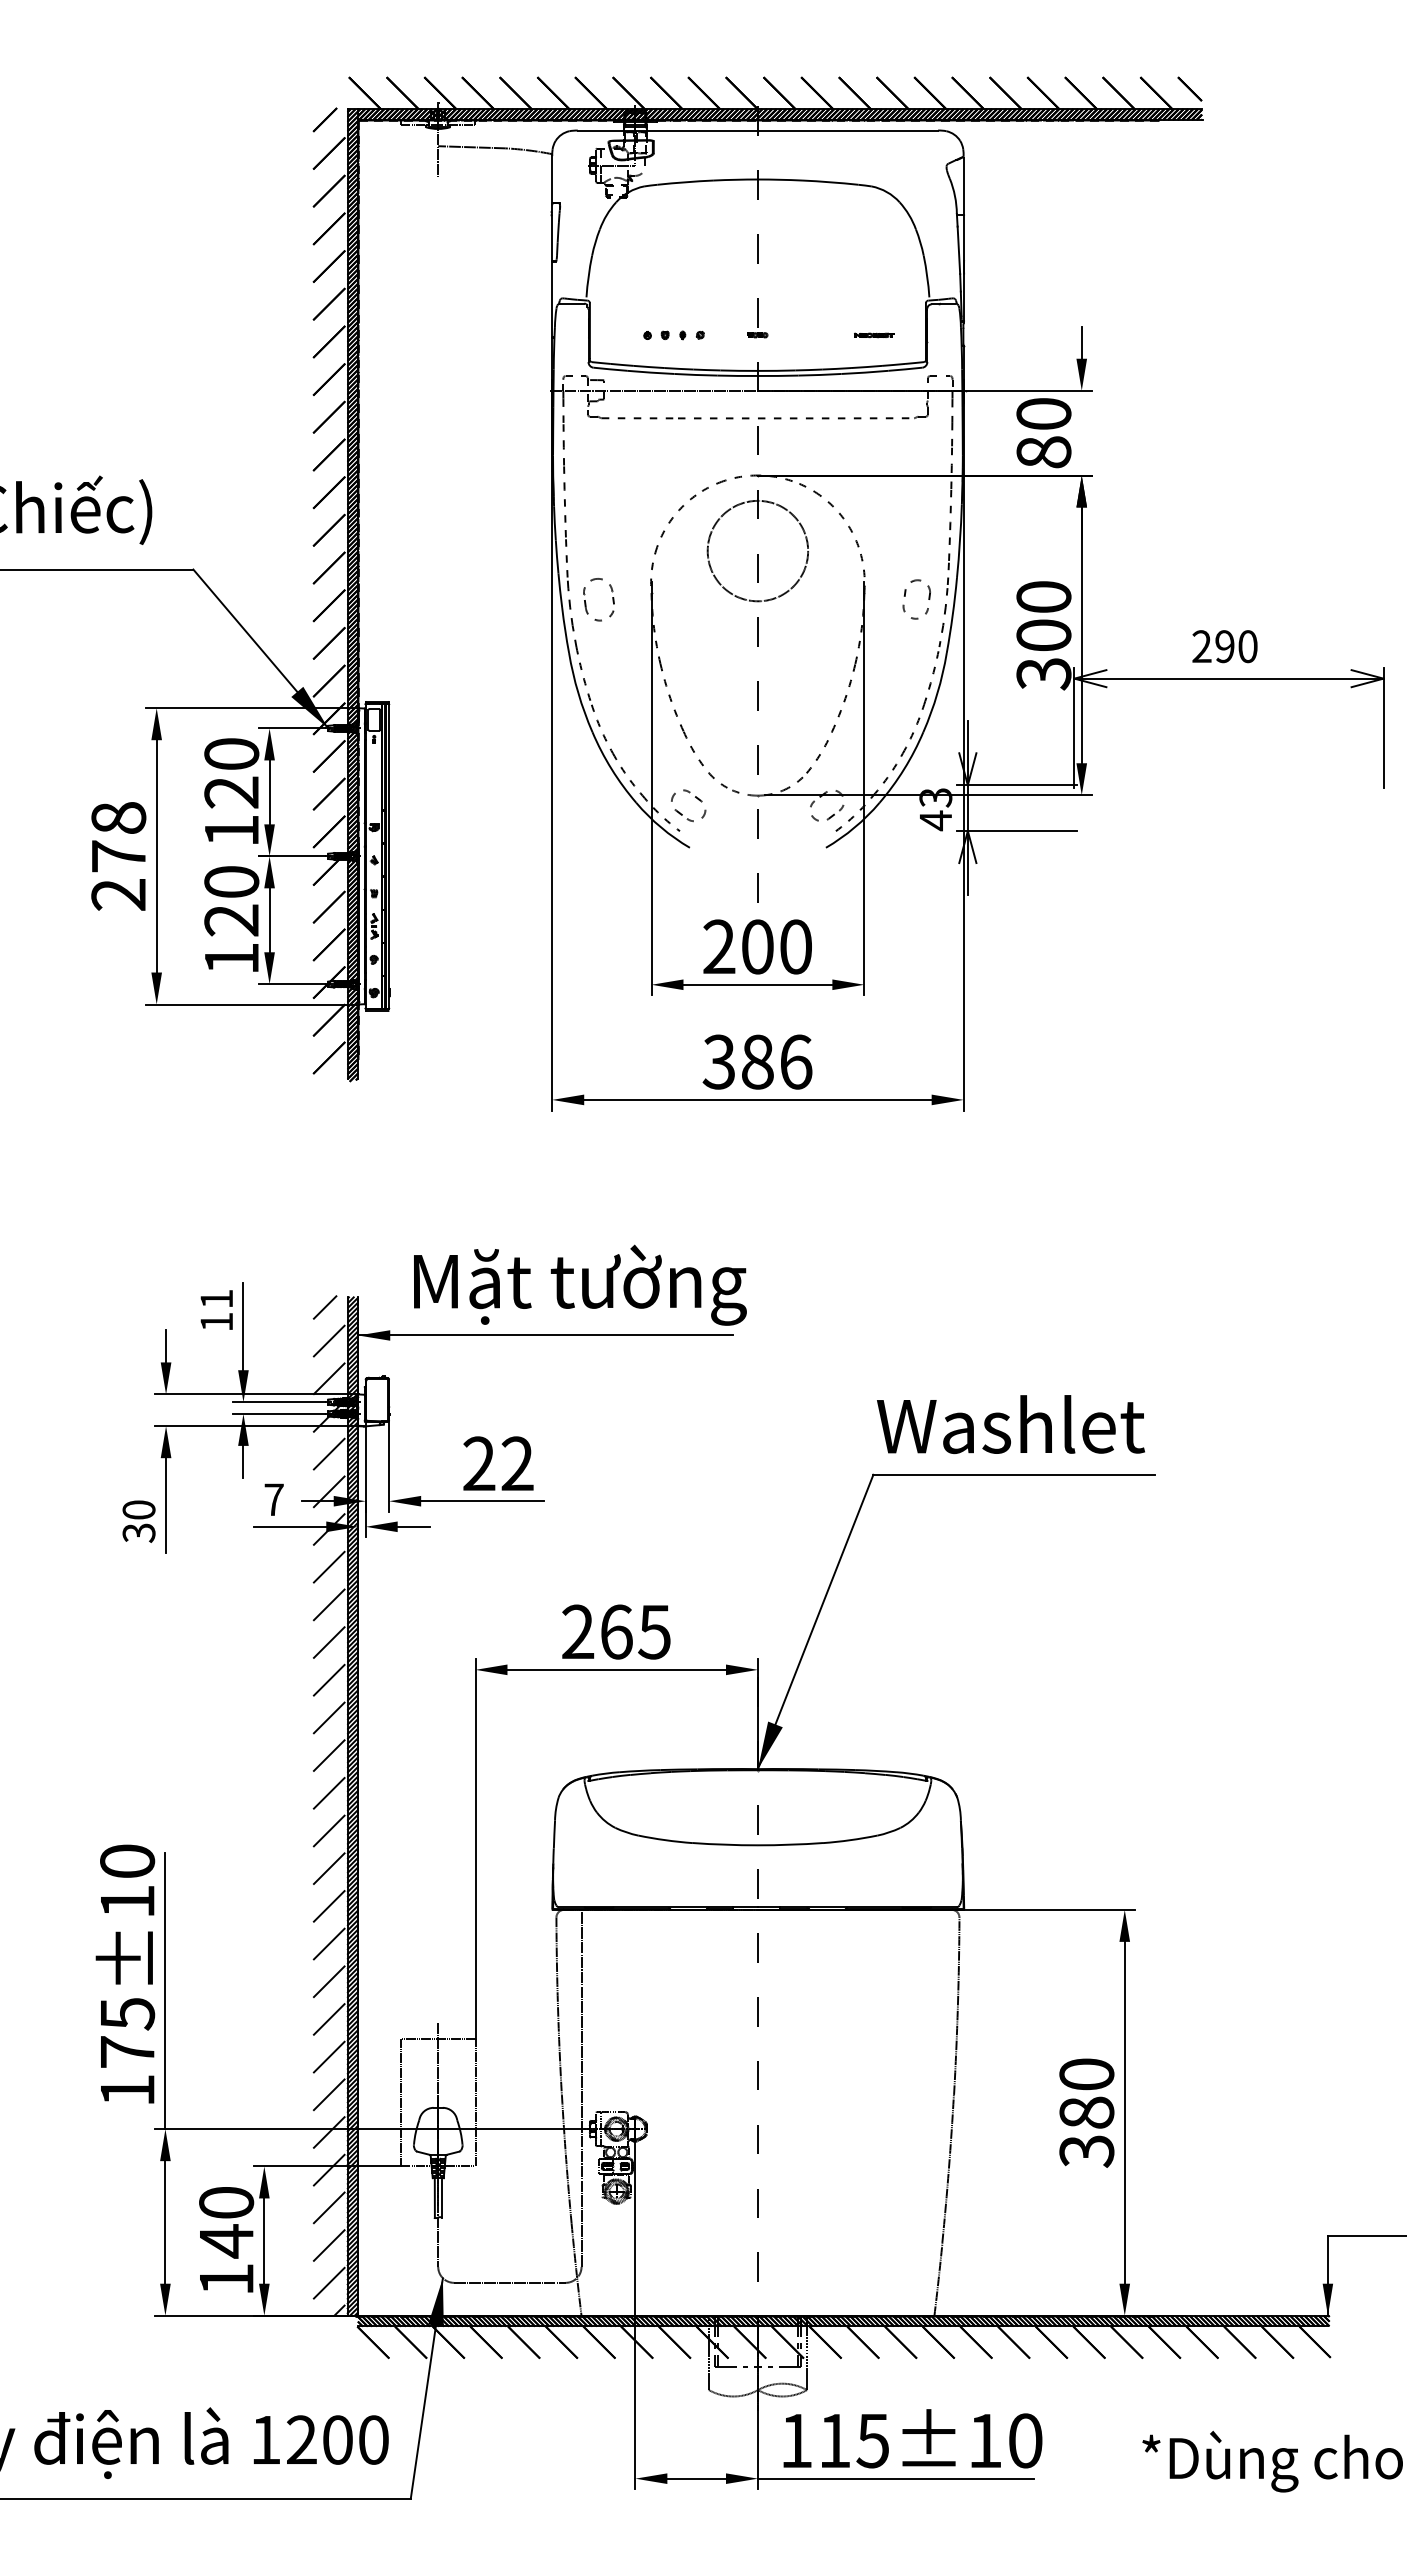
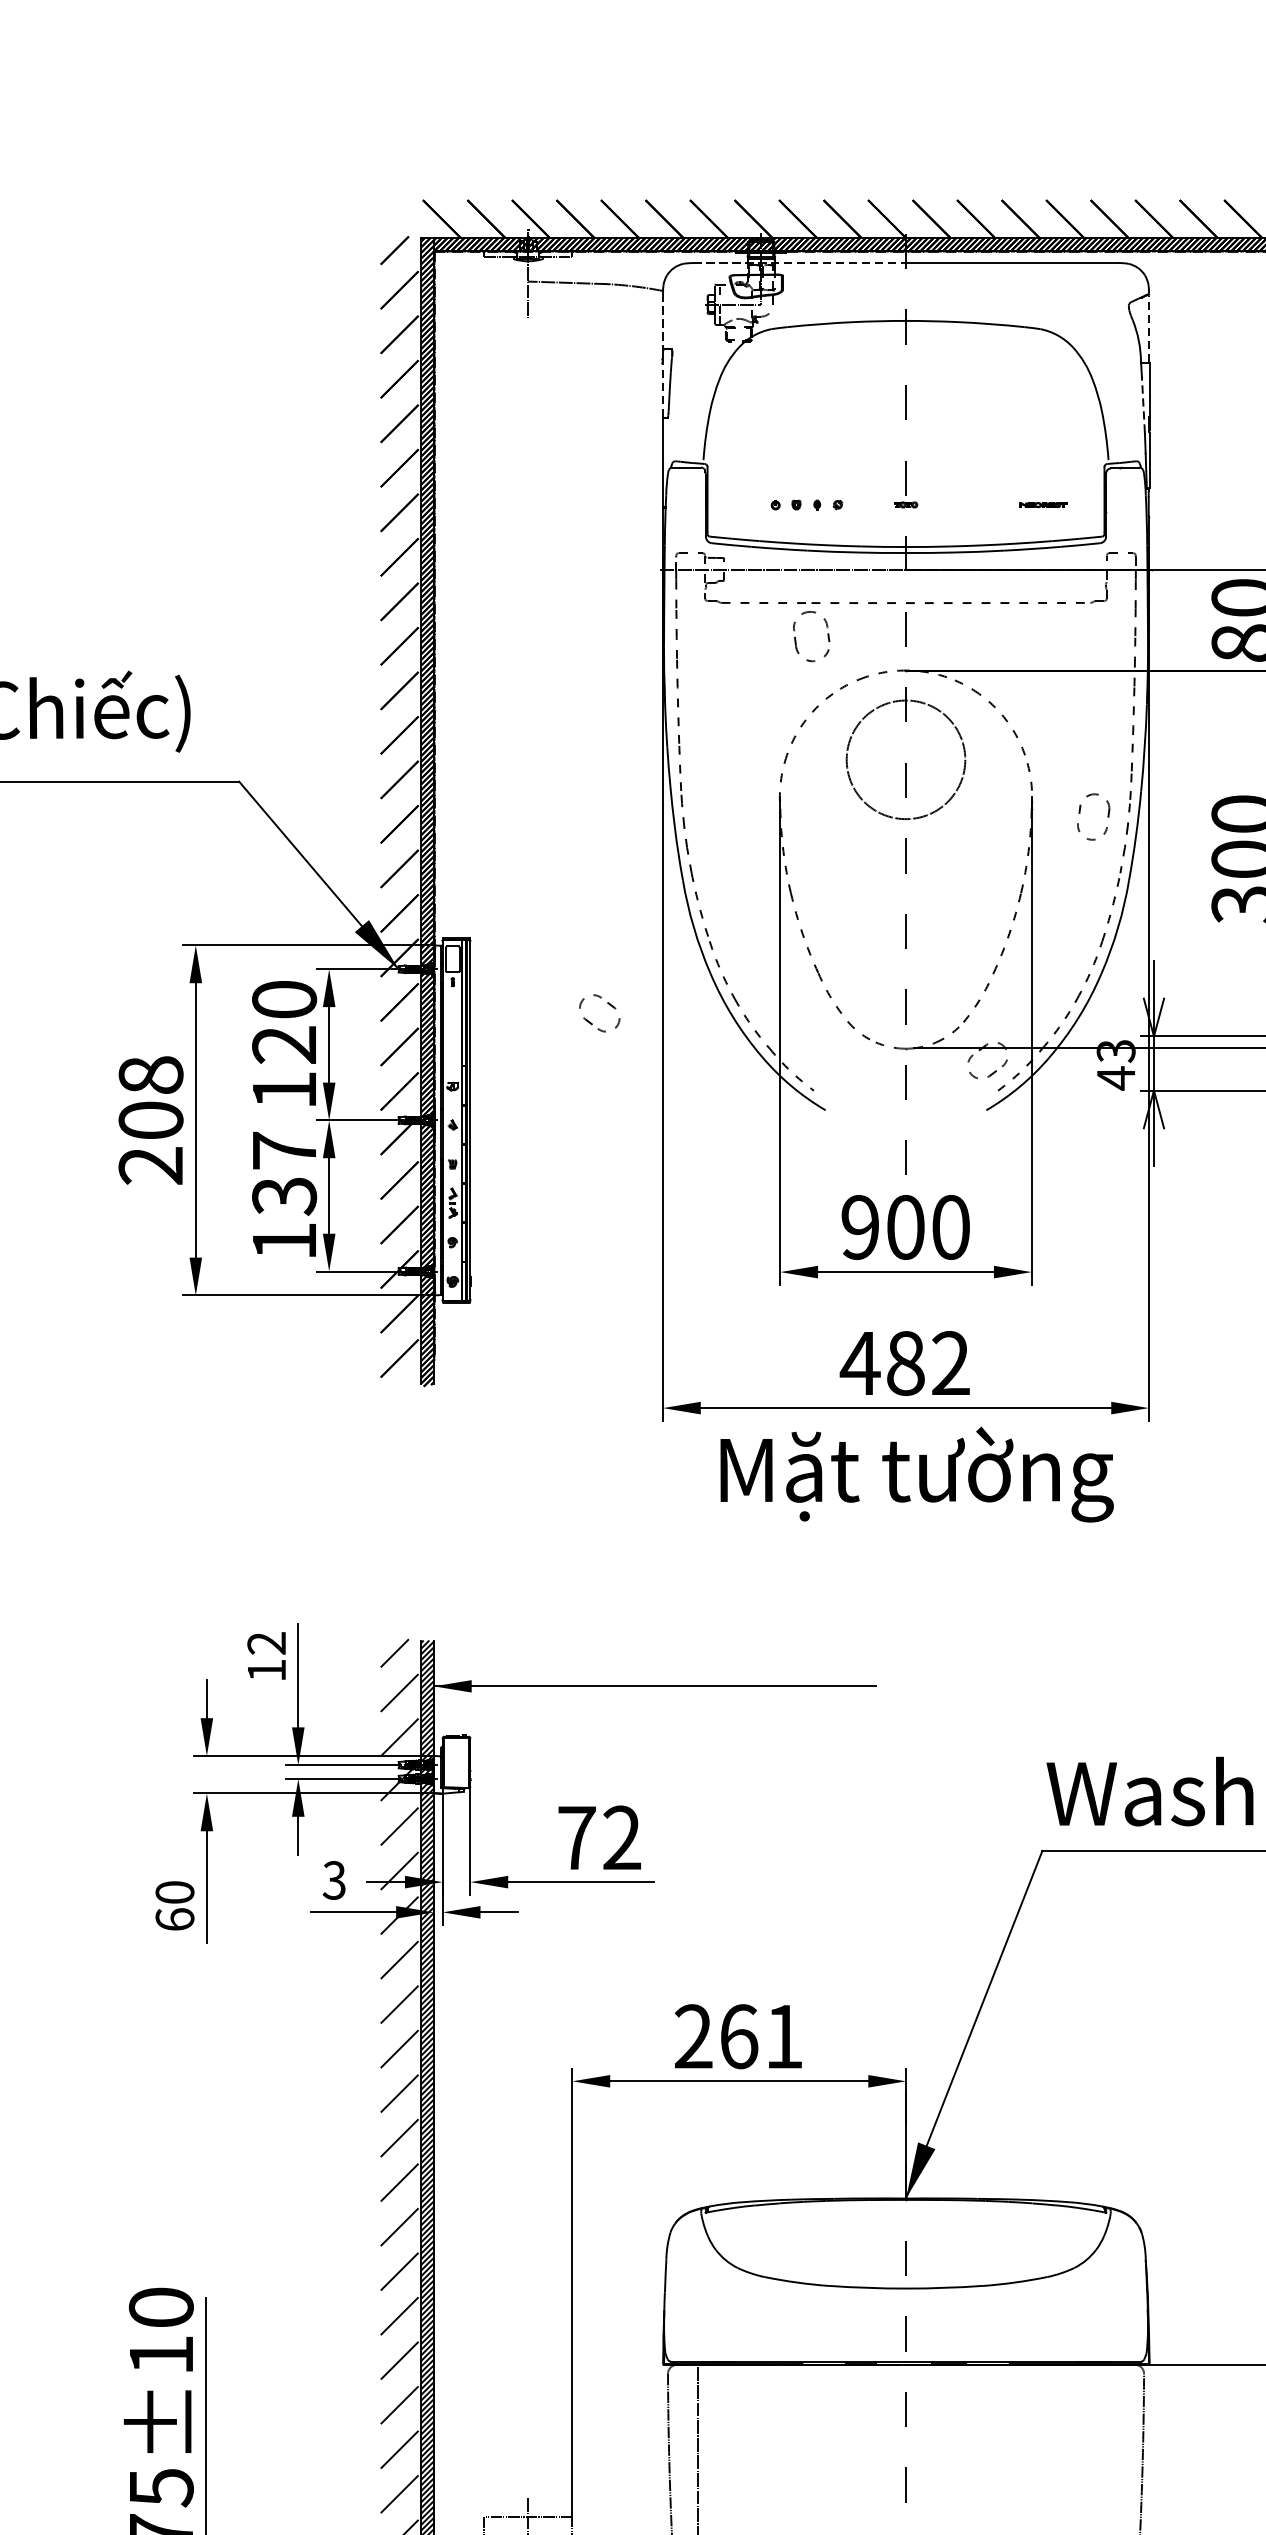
line: (668, 130) -> (800, 263), solid -> dashed
line: (552, 179) -> (663, 320), solid -> dashed
line: (963, 185) -> (1148, 327), solid -> dashed
line: (552, 238) -> (663, 390), solid -> dashed
line: (958, 250) -> (1142, 404), solid -> dashed
part: (586, 602) -> (796, 639), moved
part: (694, 797) -> (606, 1003), moved
text: (118, 856) -> (150, 1120), 278 -> 208
text: (231, 901) -> (284, 1173), 120 -> 137
text: (719, 946) -> (860, 1226), 200 -> 900
text: (756, 1061) -> (904, 1362), 386 -> 482
text: (580, 1284) -> (917, 1473), moved
text: (216, 1298) -> (266, 1642), 11 -> 12
text: (479, 1463) -> (577, 1837), 22 -> 72
text: (273, 1499) -> (333, 1880), 7 -> 3
text: (138, 1532) -> (174, 1919), 30 -> 60
text: (654, 1632) -> (783, 2037), 265 -> 261

